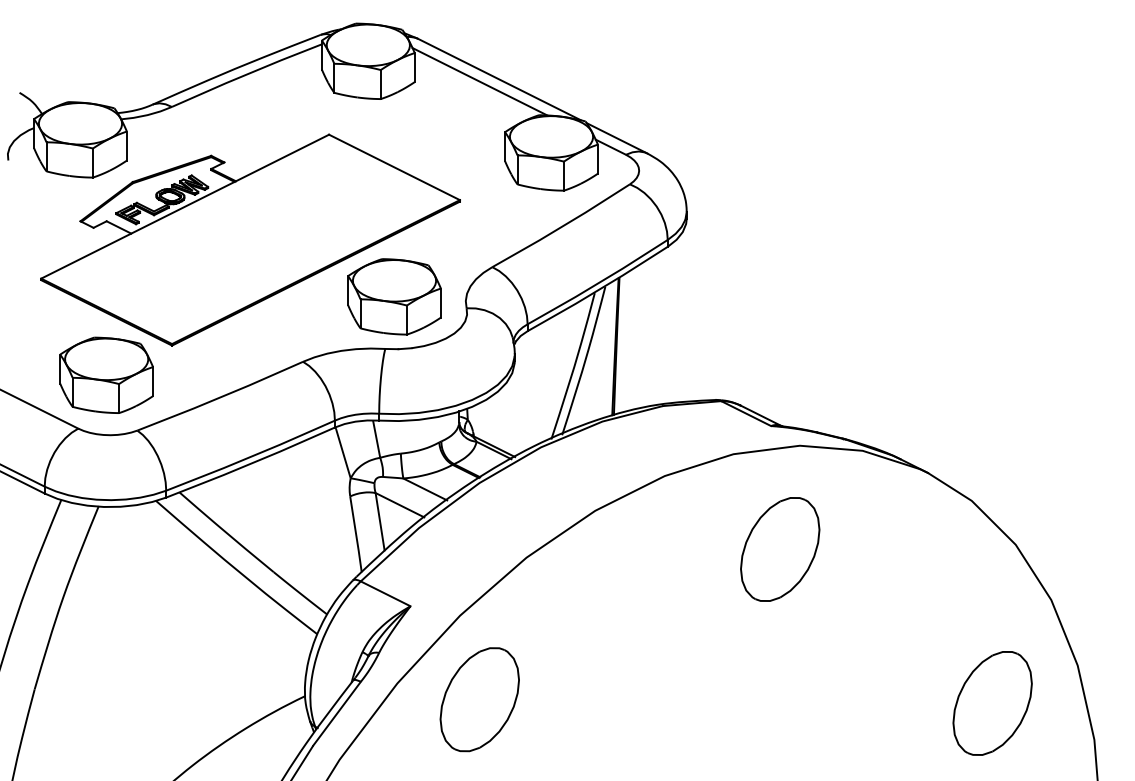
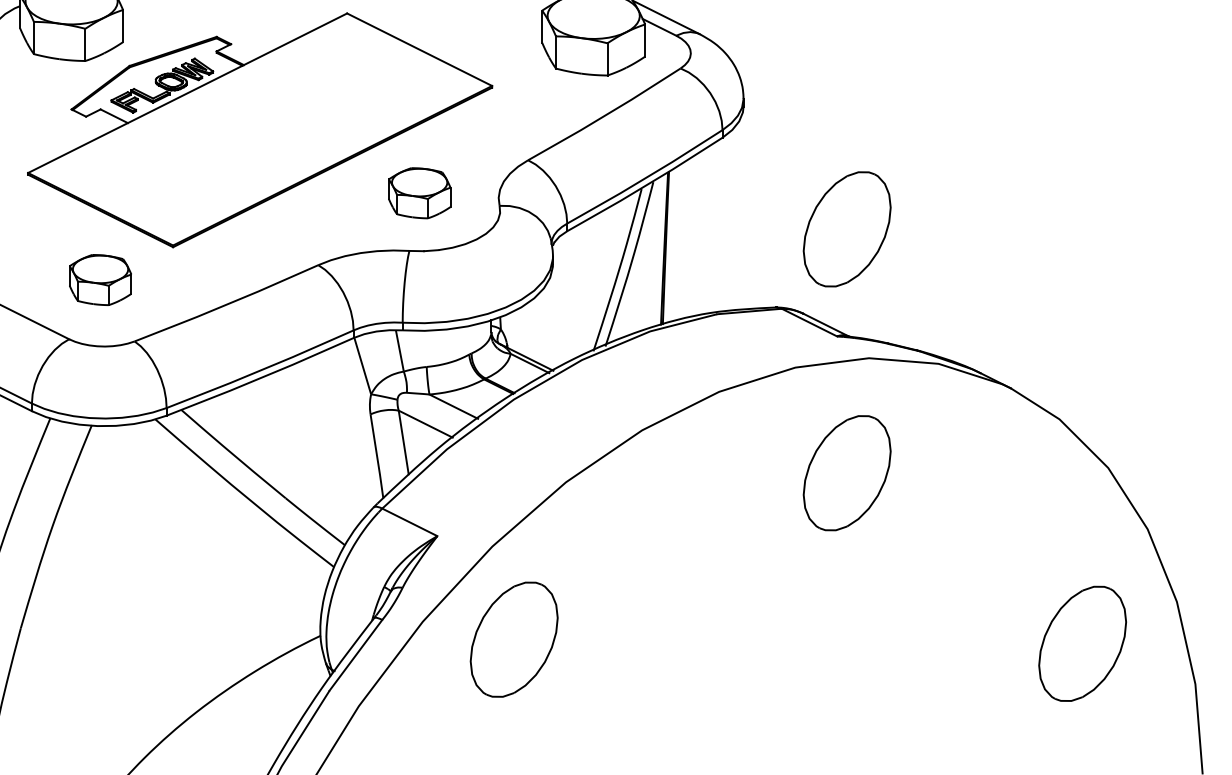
part: (394, 296) -> (419, 192), size x0.6
part: (780, 329) -> (847, 229), added
part: (106, 374) -> (100, 279), size x0.6

